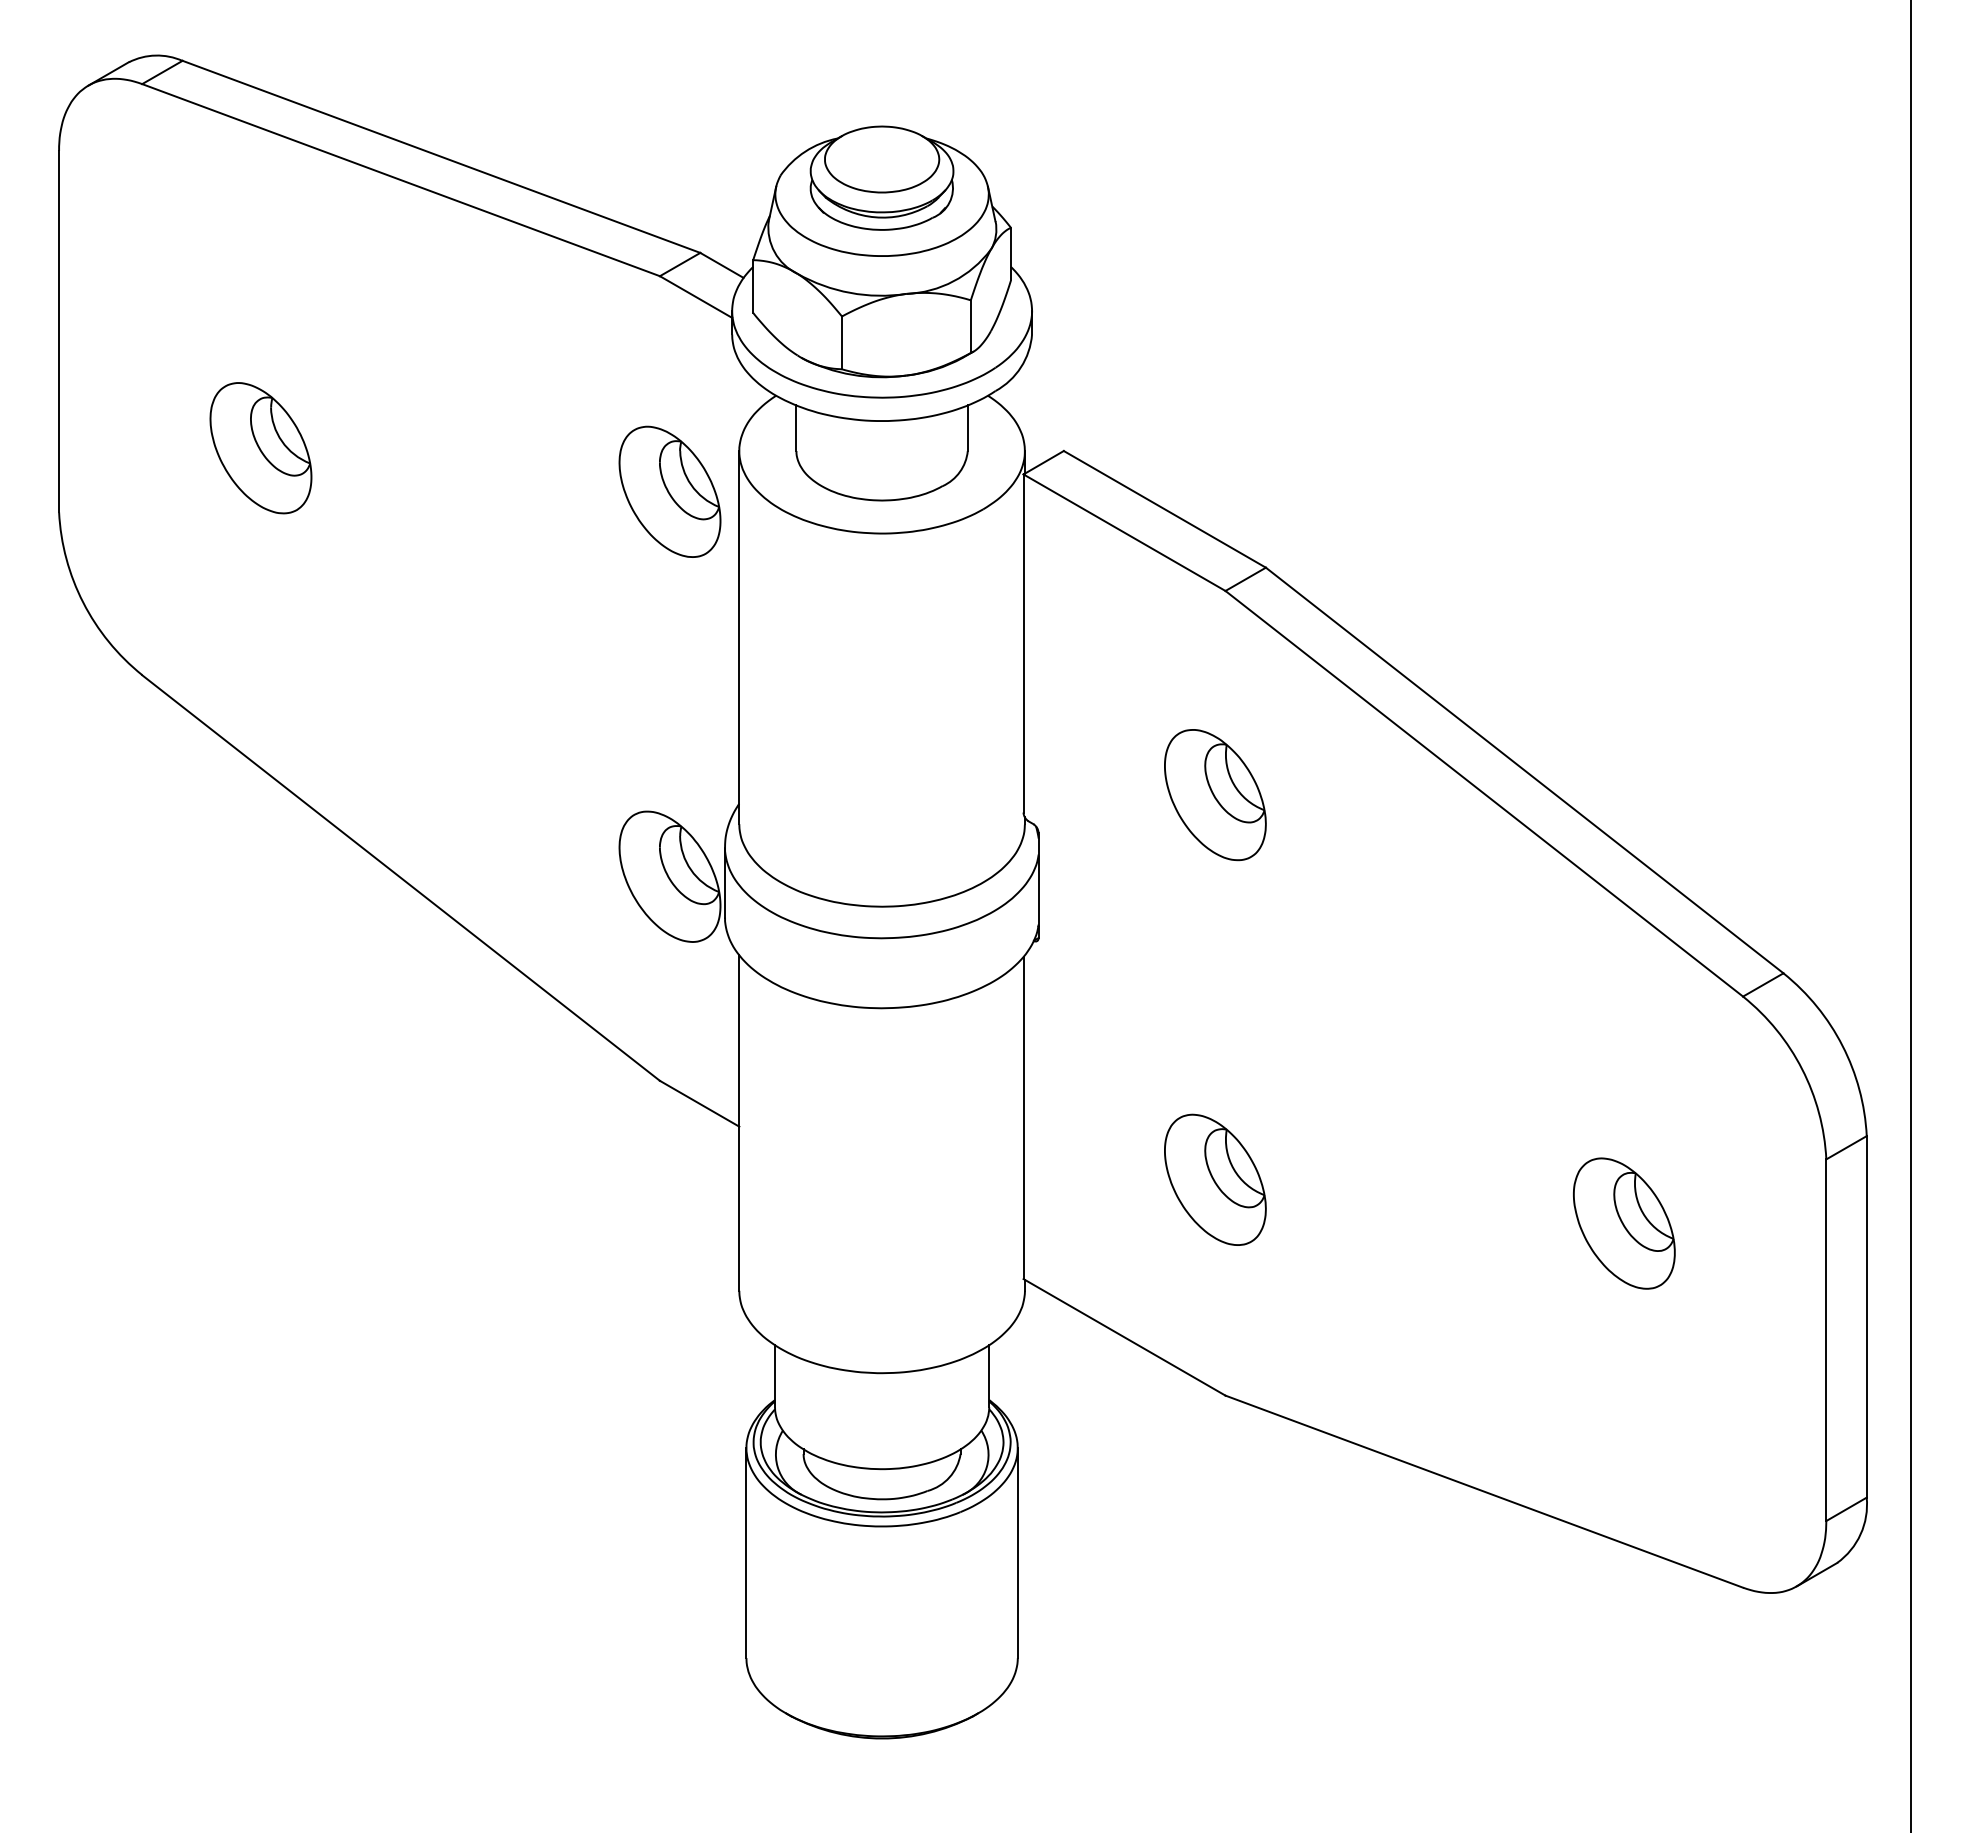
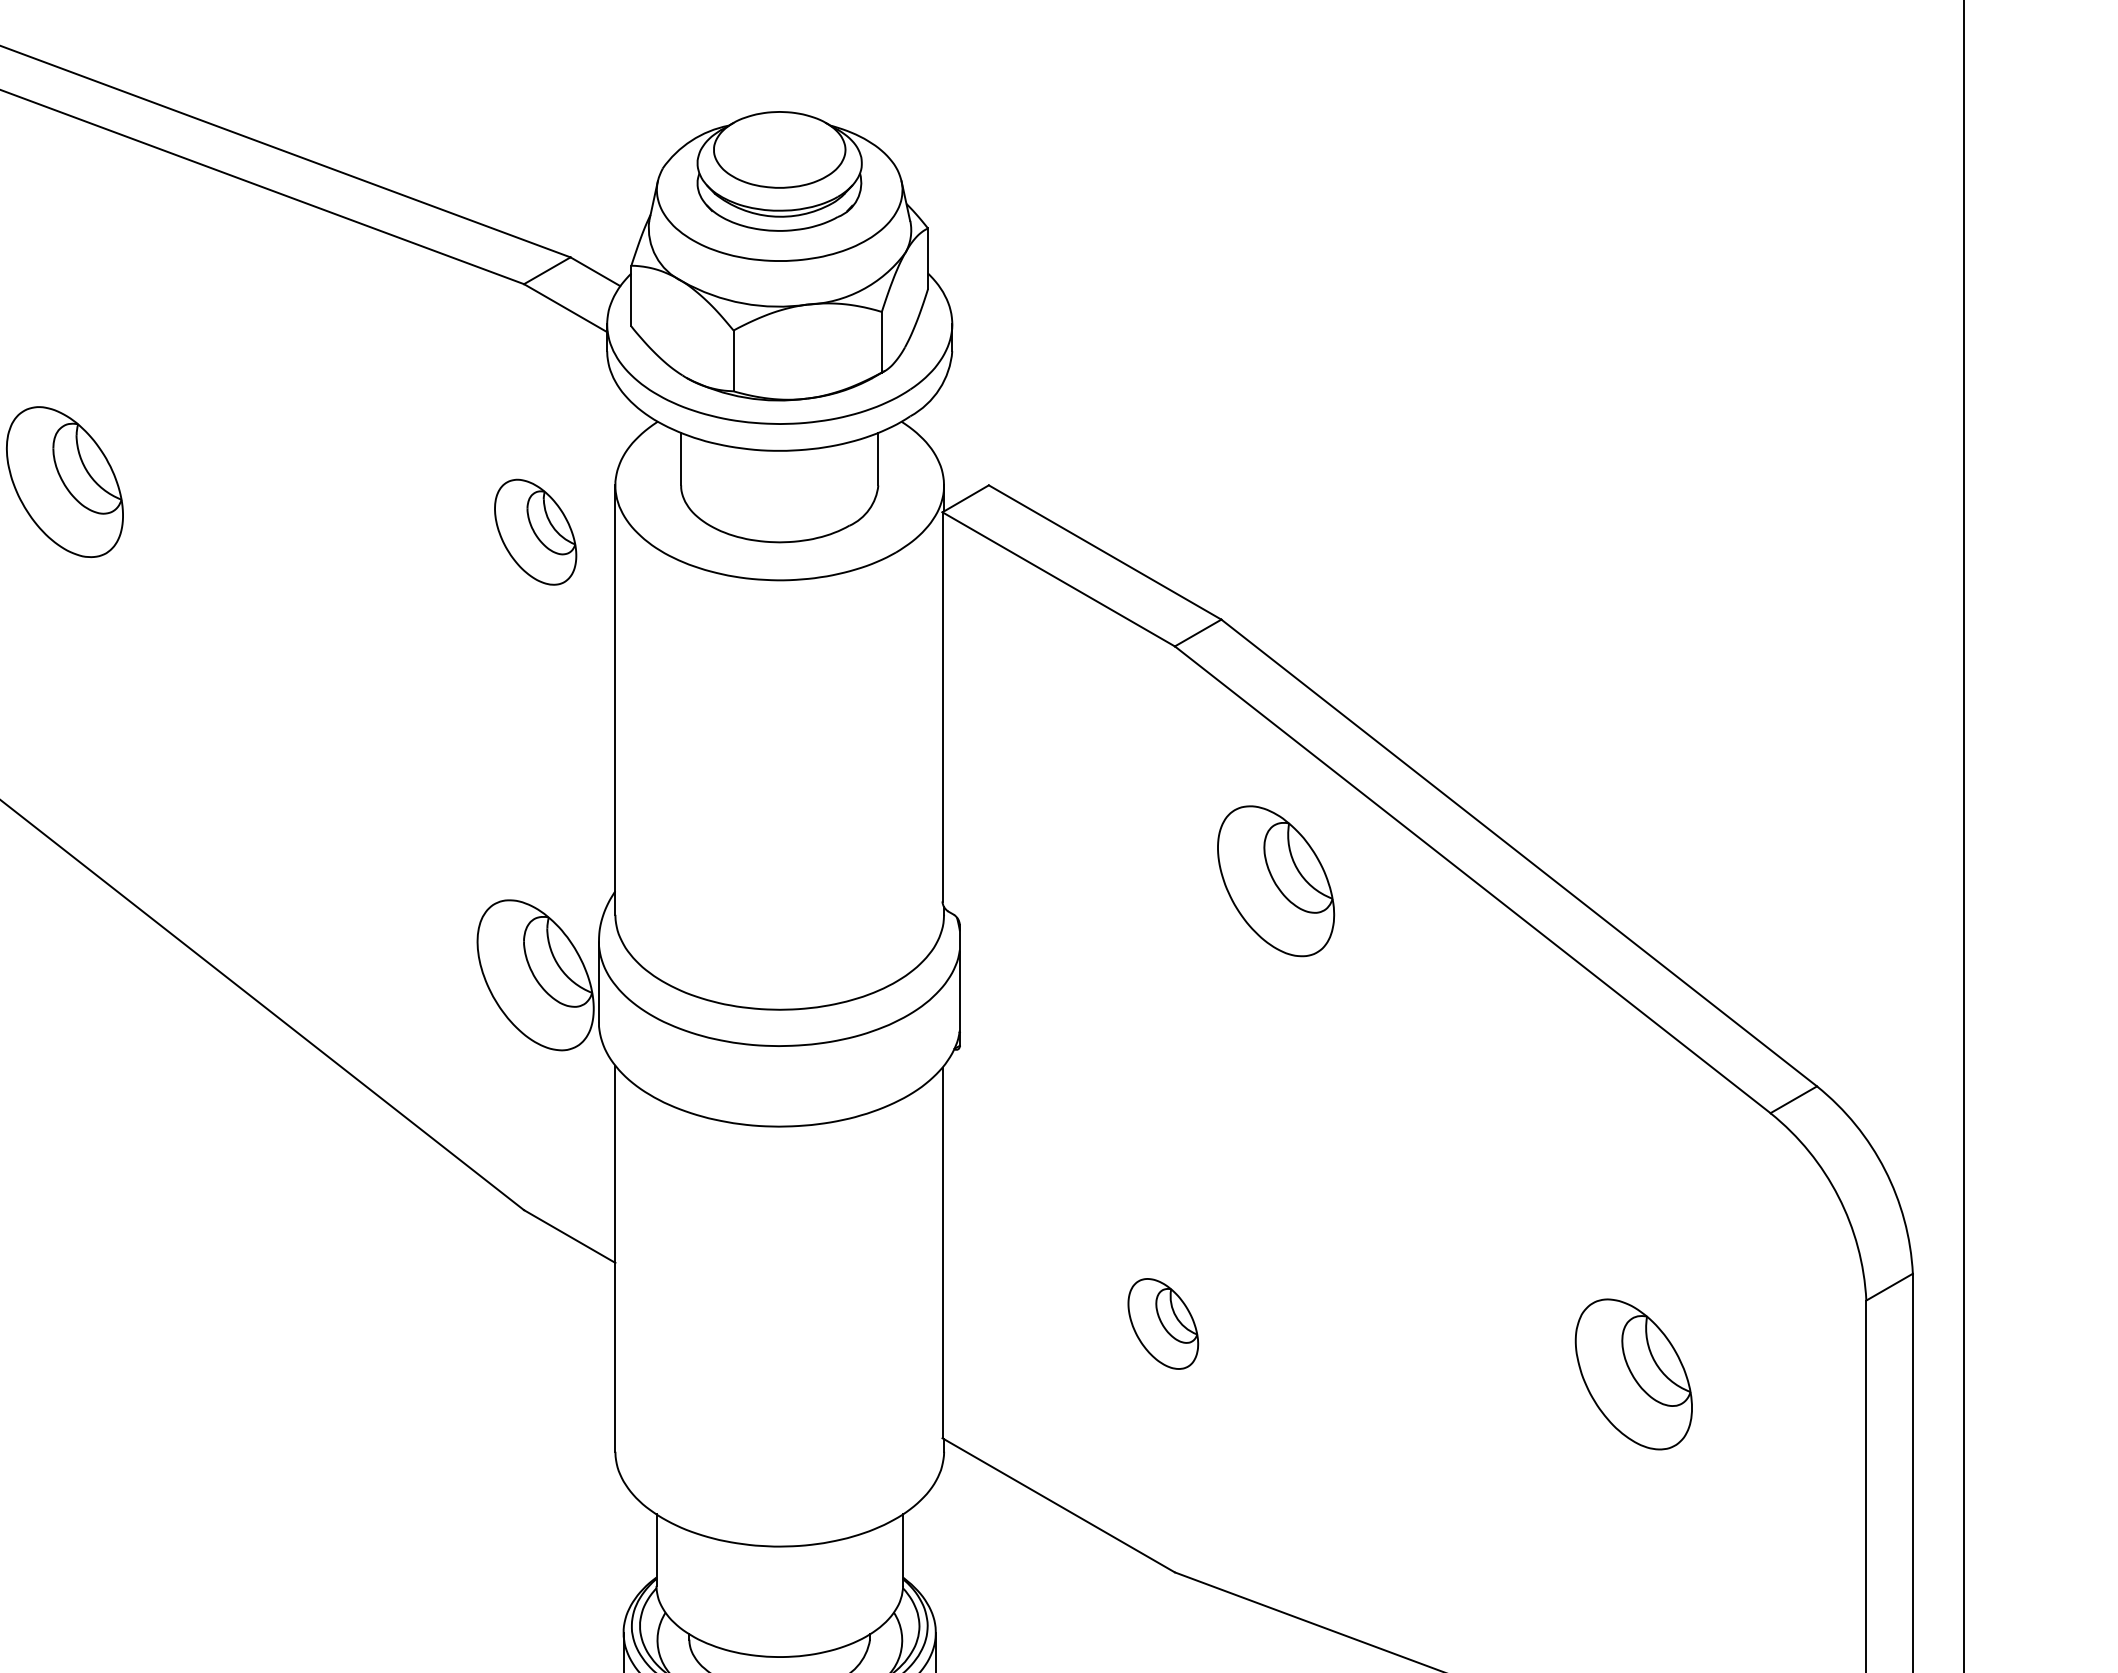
part: (669, 491) -> (535, 531), size x0.7
part: (1215, 795) -> (1276, 881), moved
part: (1215, 1179) -> (1163, 1323), size x0.6

